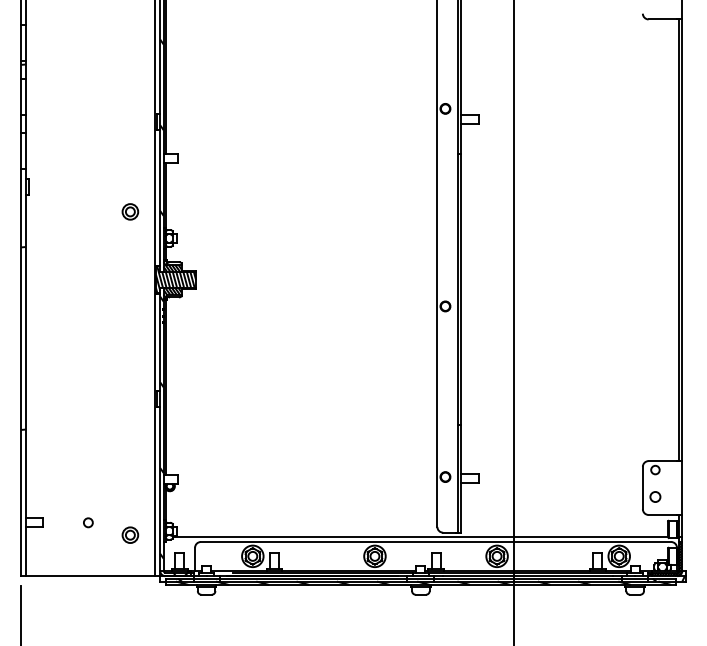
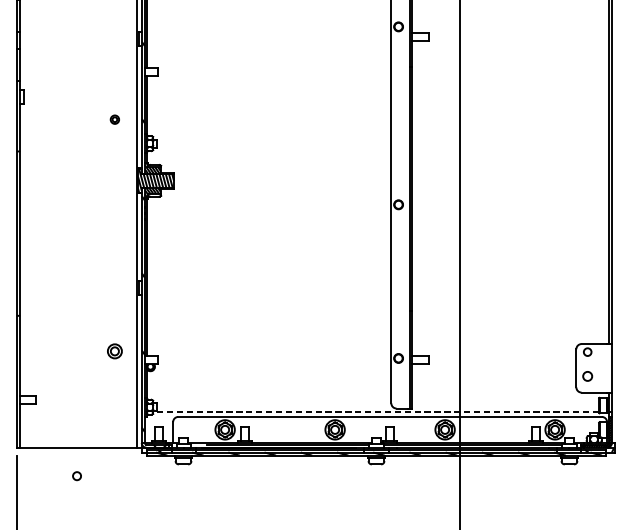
part: (130, 211) -> (114, 119), size x0.6
circle: (88, 522) -> (77, 475), moved
part: (130, 534) -> (114, 350), moved
line: (420, 536) -> (376, 411), solid -> dashed

